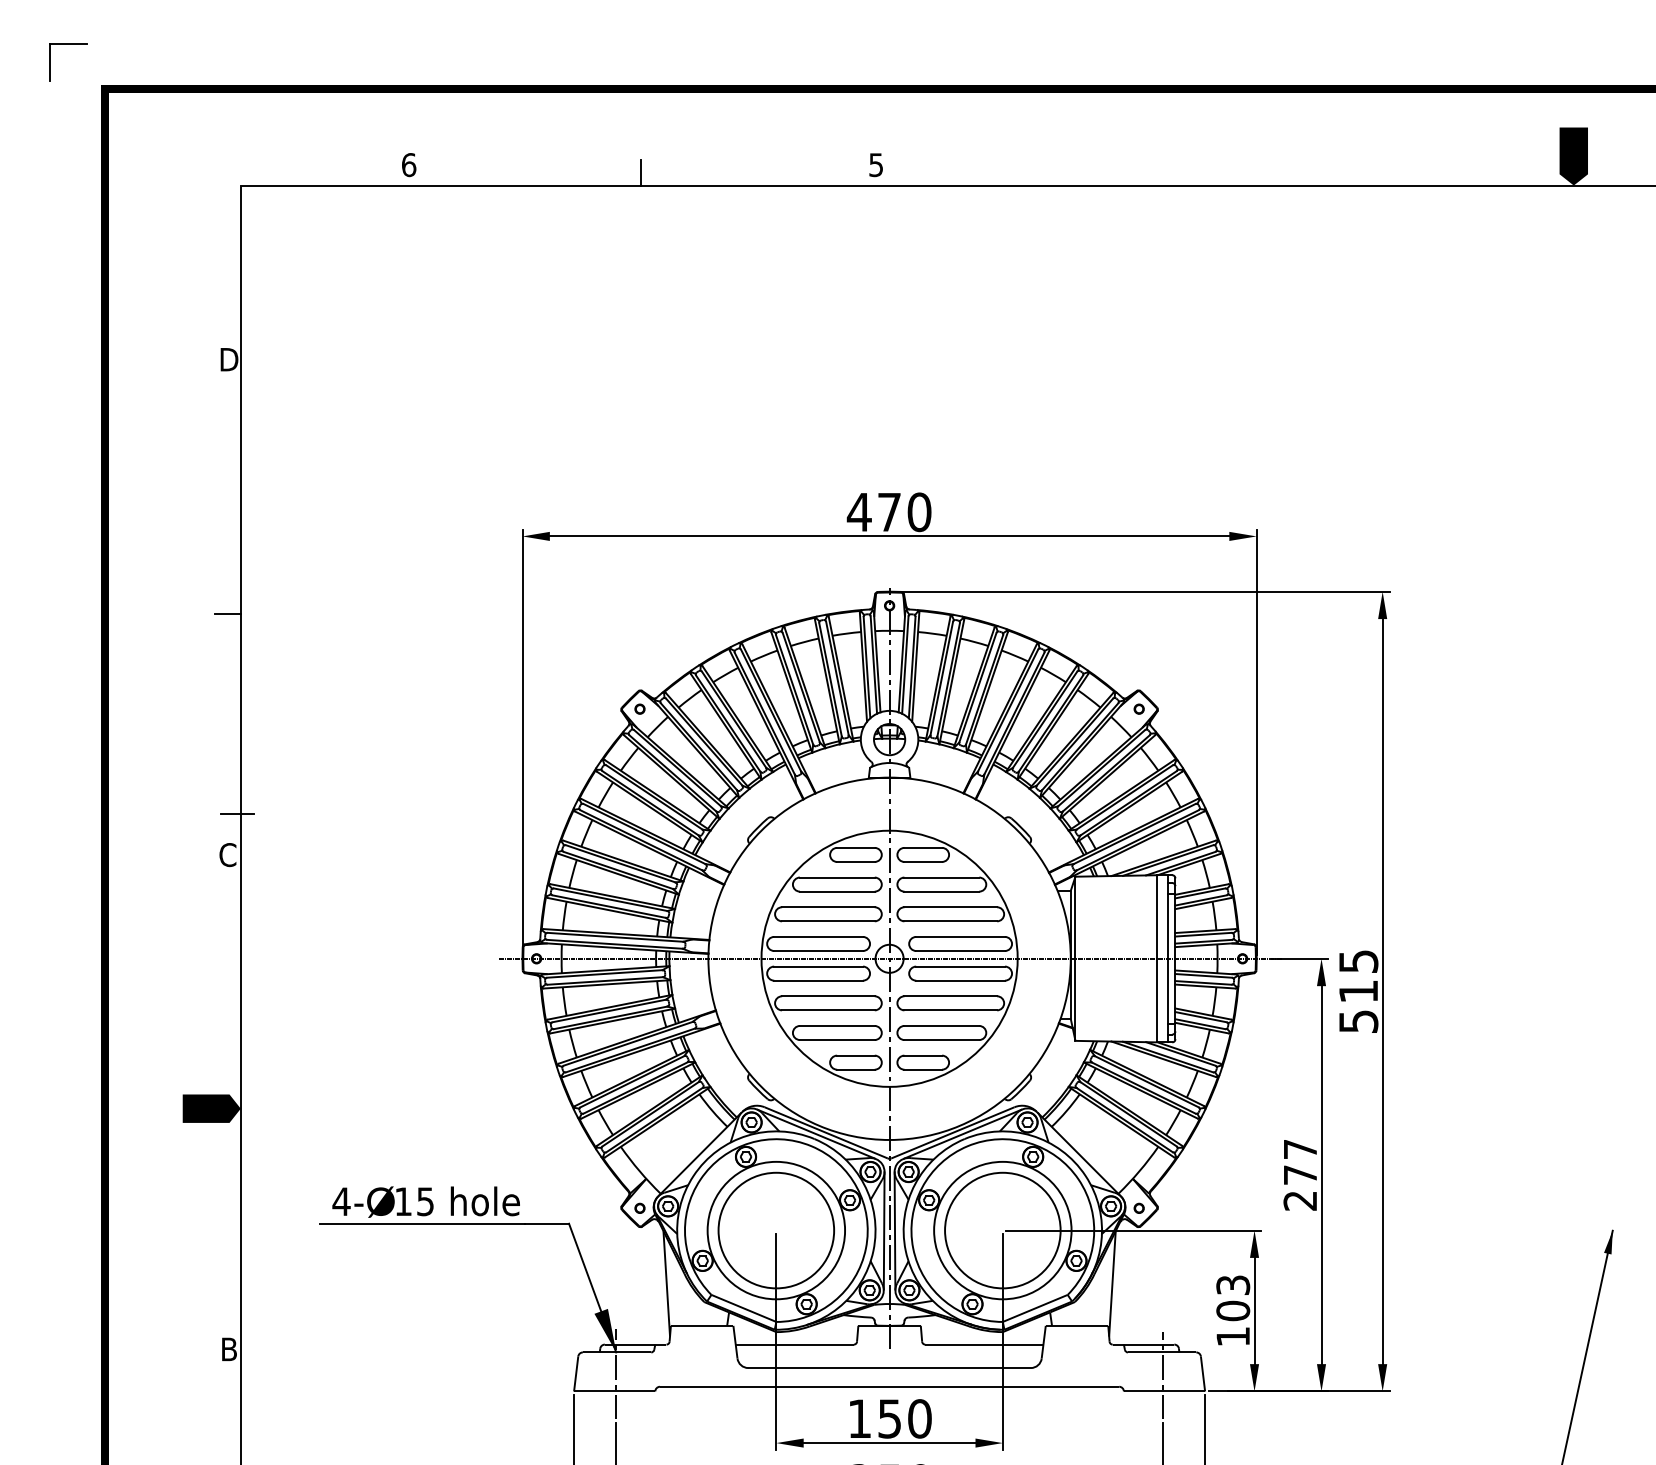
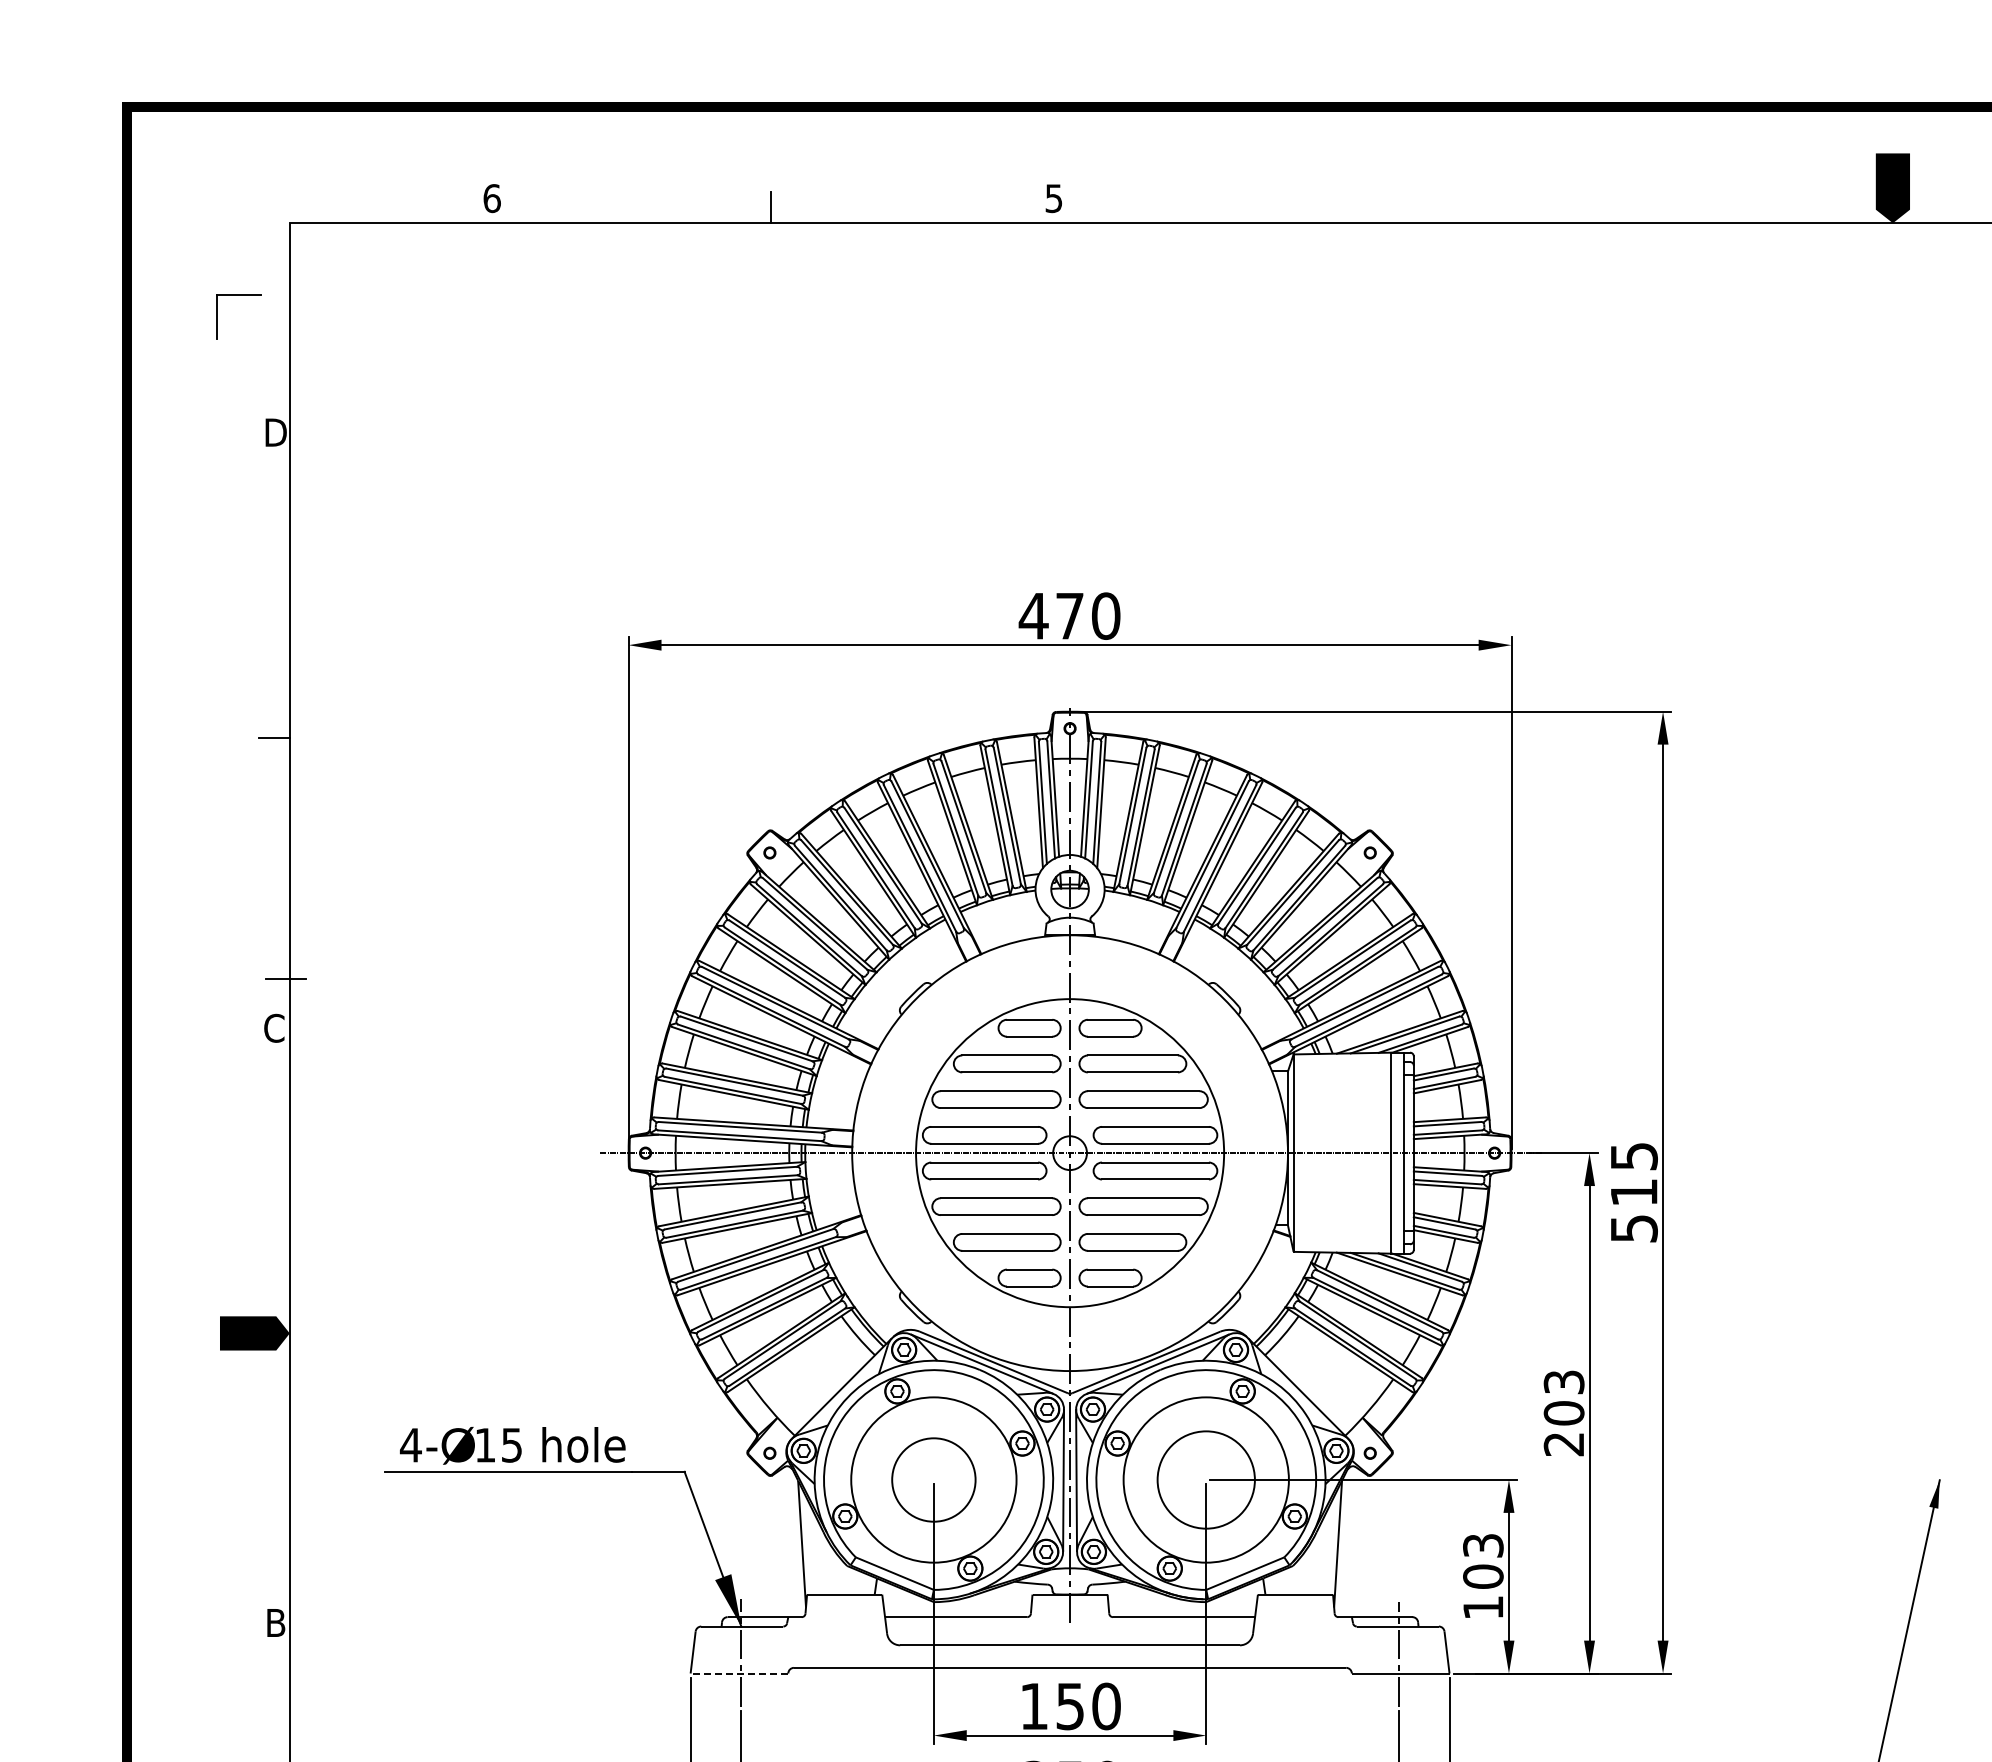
part: (67, 44) -> (238, 295), moved
text: (1299, 1161) -> (1563, 1397), 277 -> 203
circle: (776, 1230) -> (933, 1479), size x0.6
circle: (1002, 1230) -> (1205, 1479), size x0.7
line: (614, 1391) -> (739, 1673), solid -> dashed

